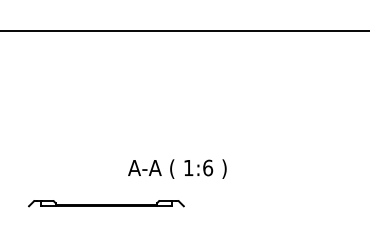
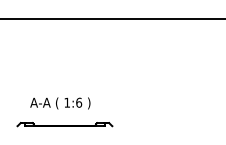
text: (177, 169) -> (60, 103), moved

